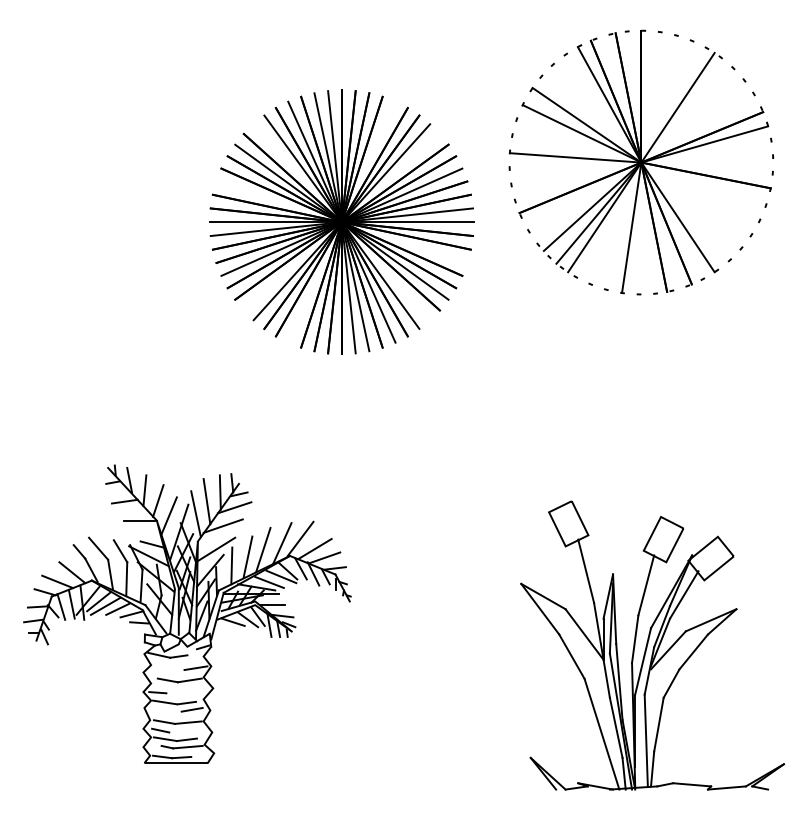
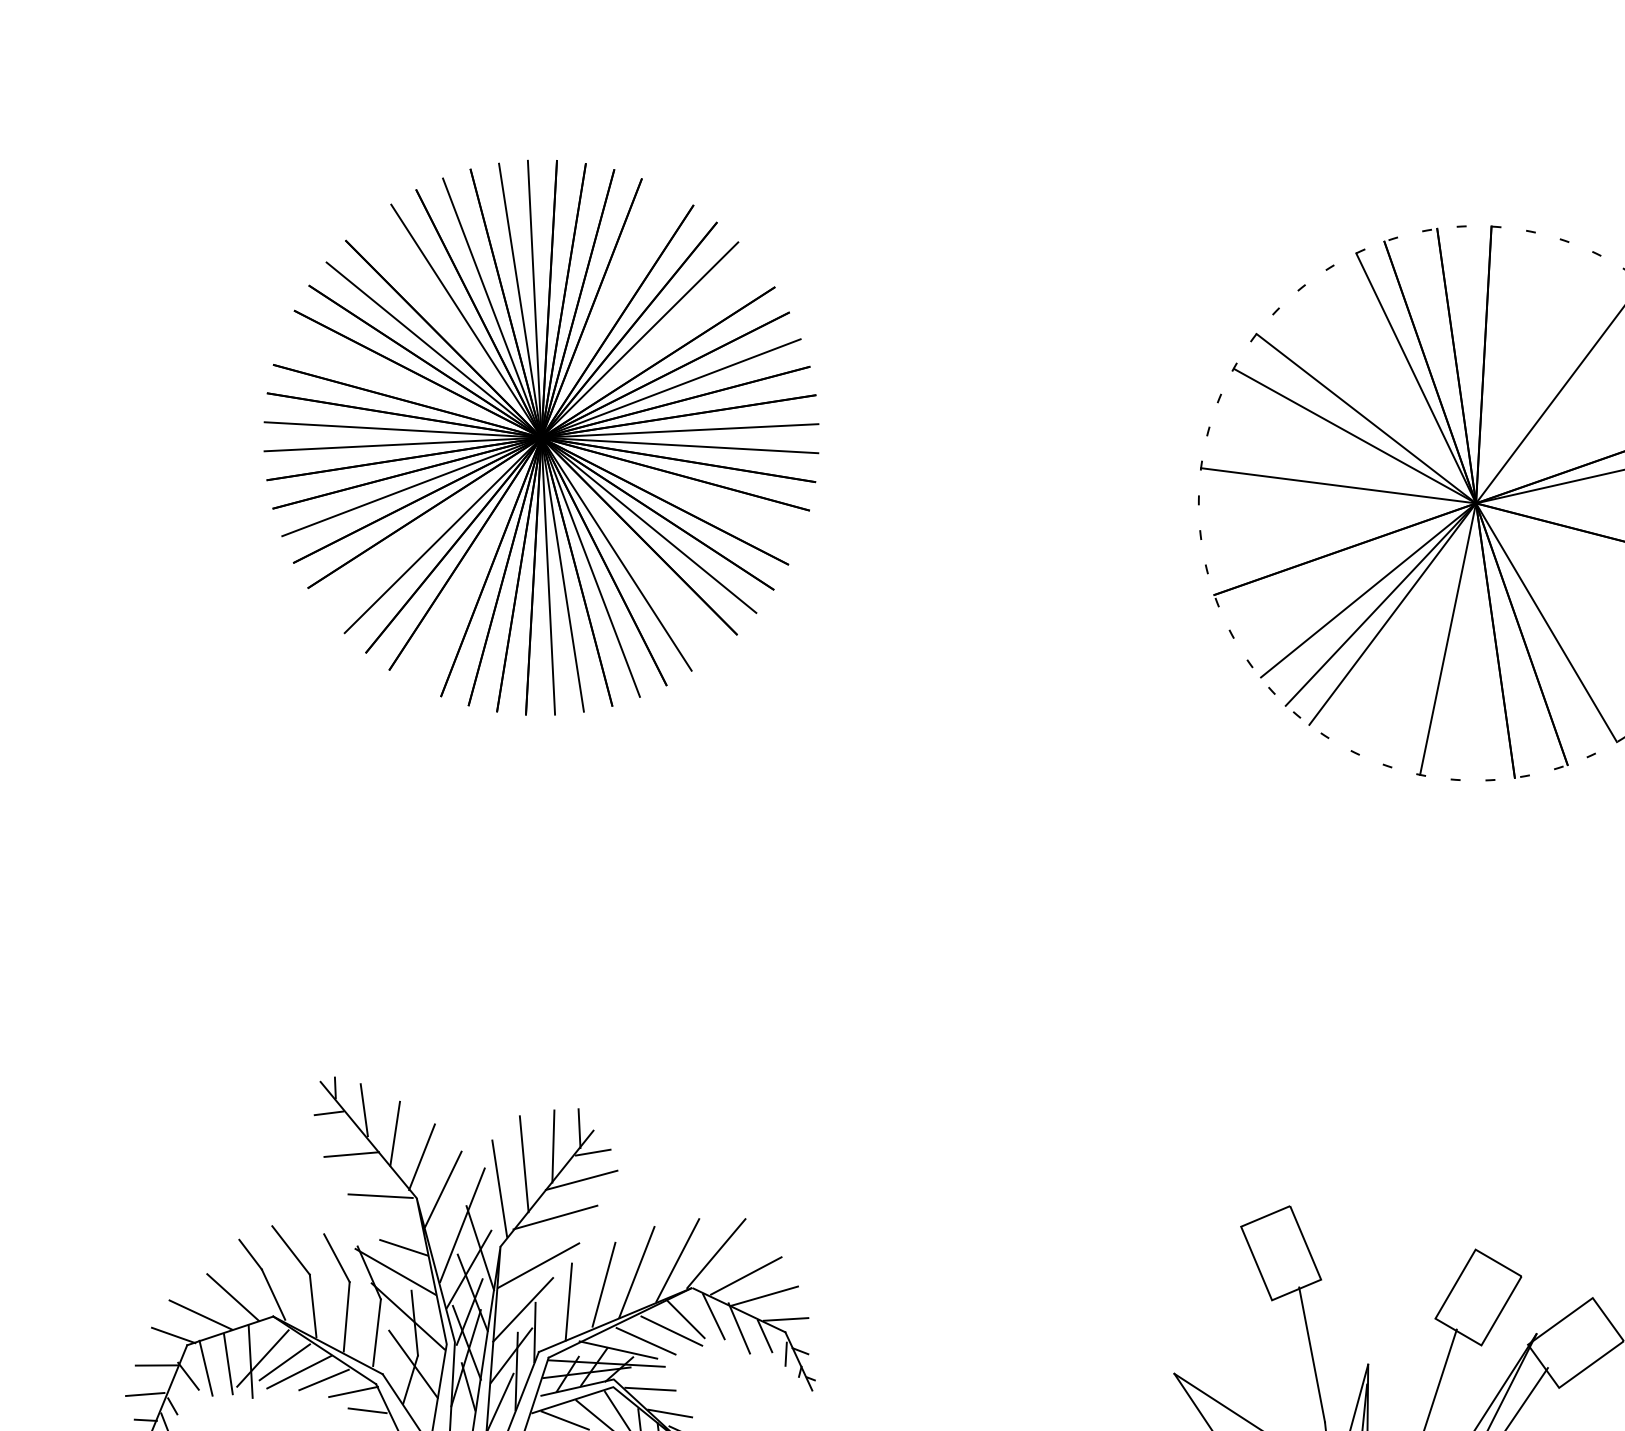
part: (341, 221) -> (540, 436), moved

